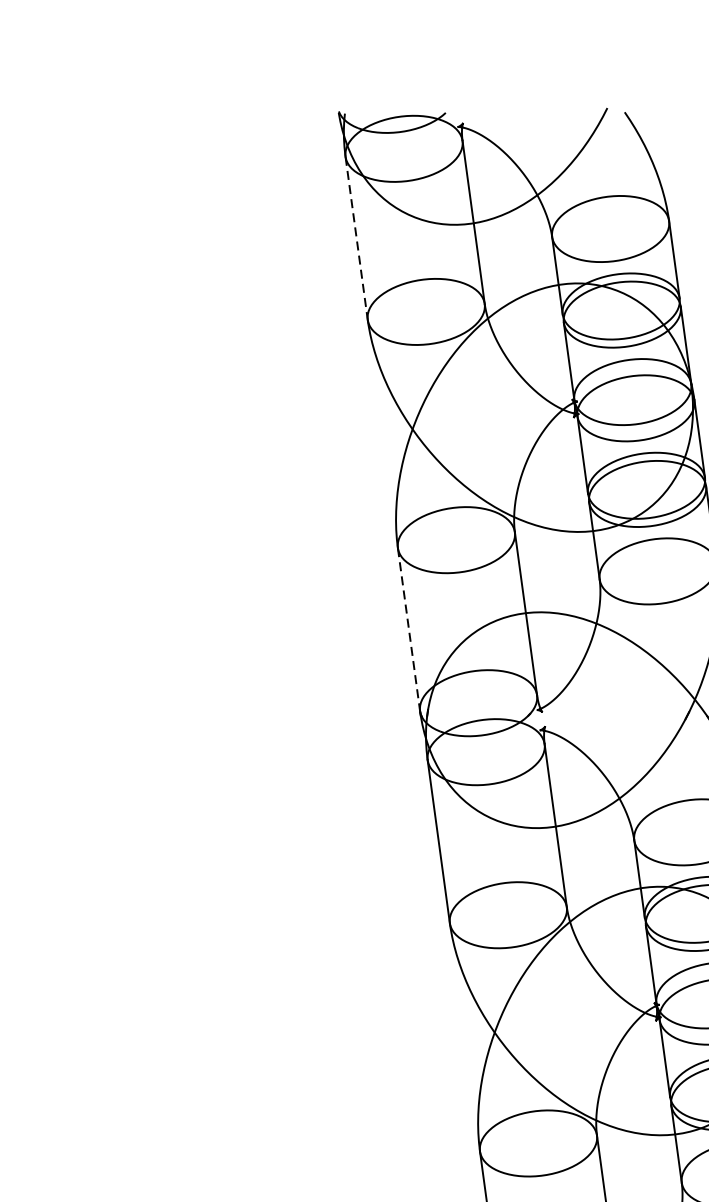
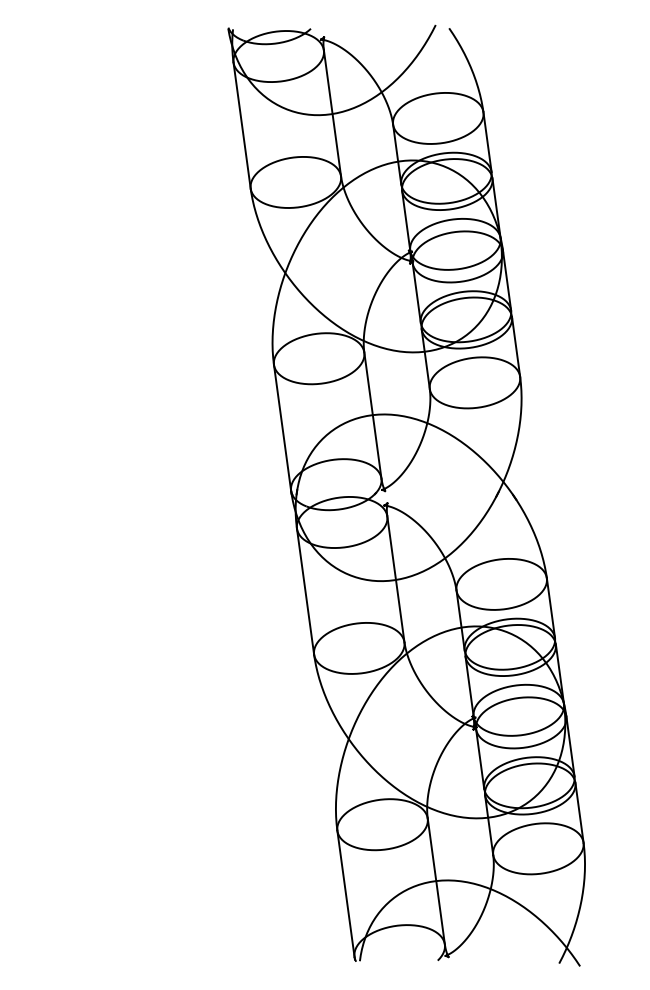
line: (357, 238) -> (242, 125), dashed -> solid
line: (408, 629) -> (282, 427), dashed -> solid

